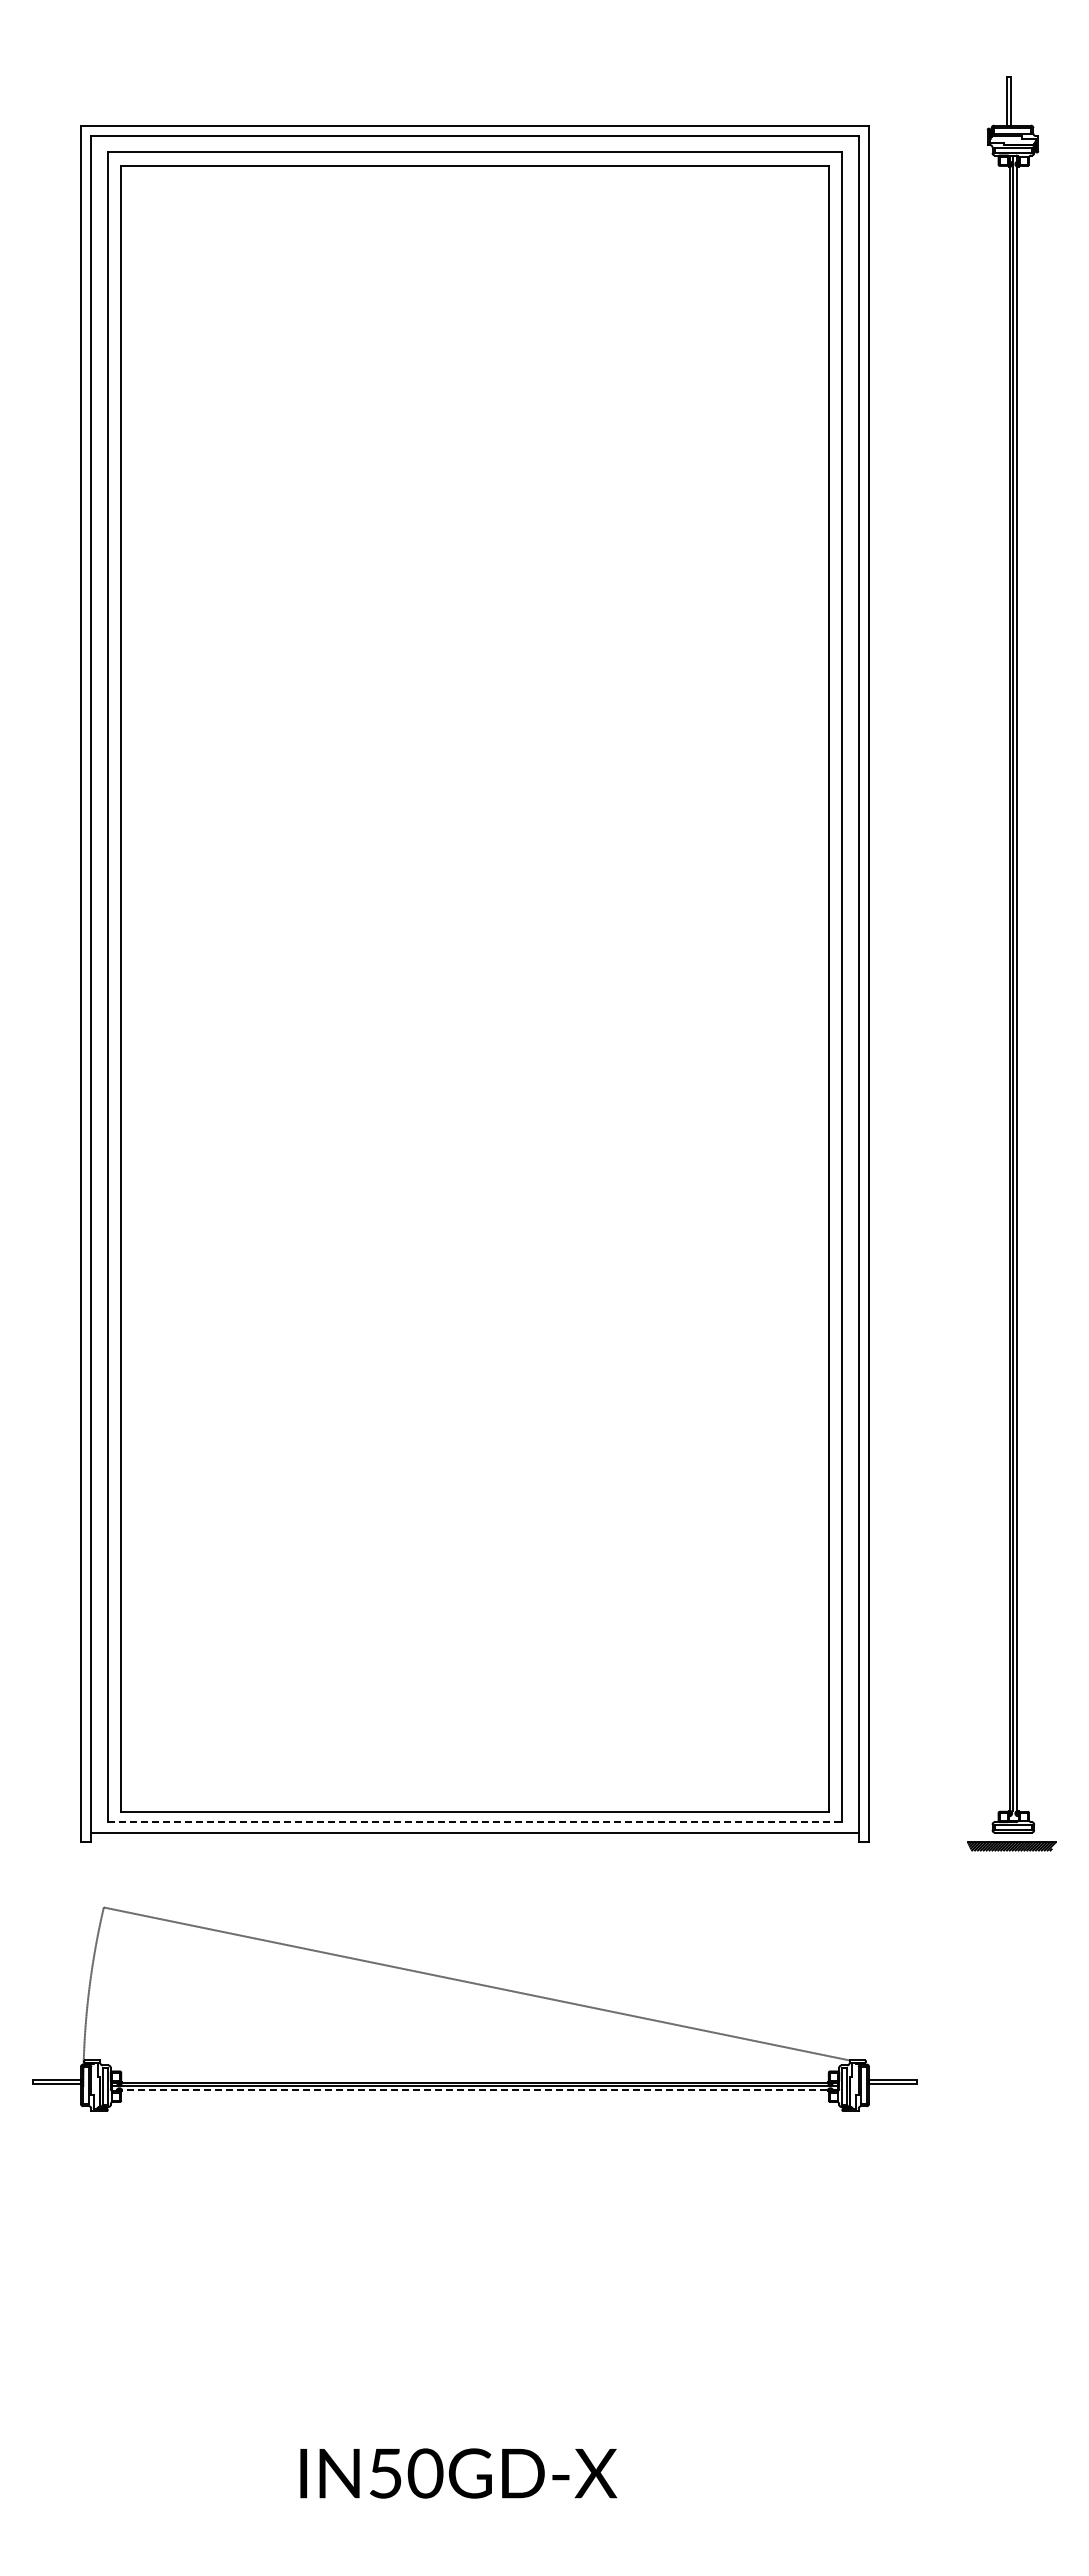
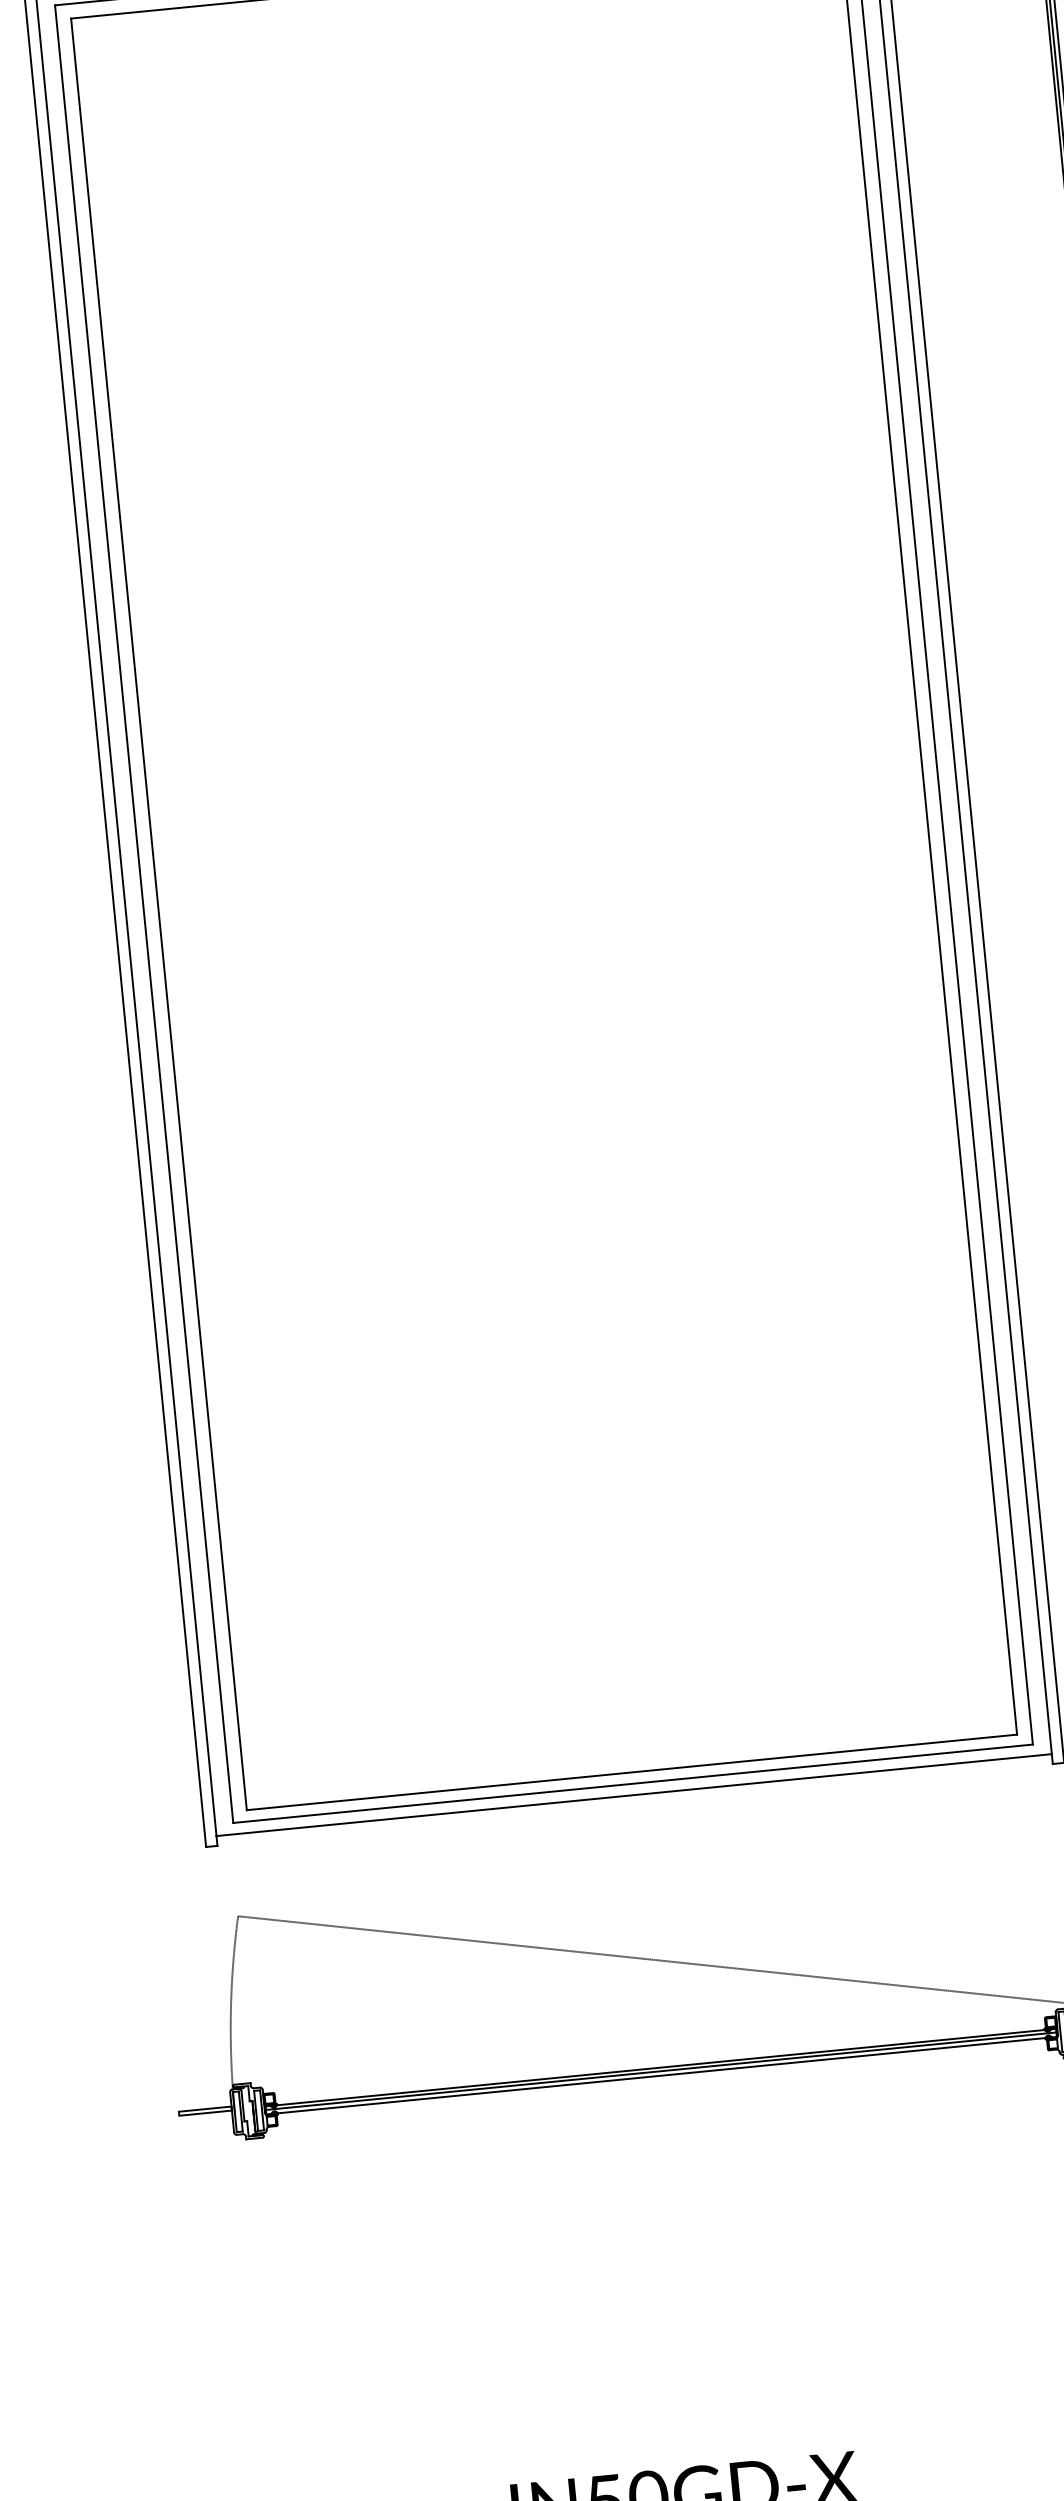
line: (475, 1822) -> (633, 1784), dashed -> solid
line: (474, 2090) -> (661, 2075), dashed -> solid

